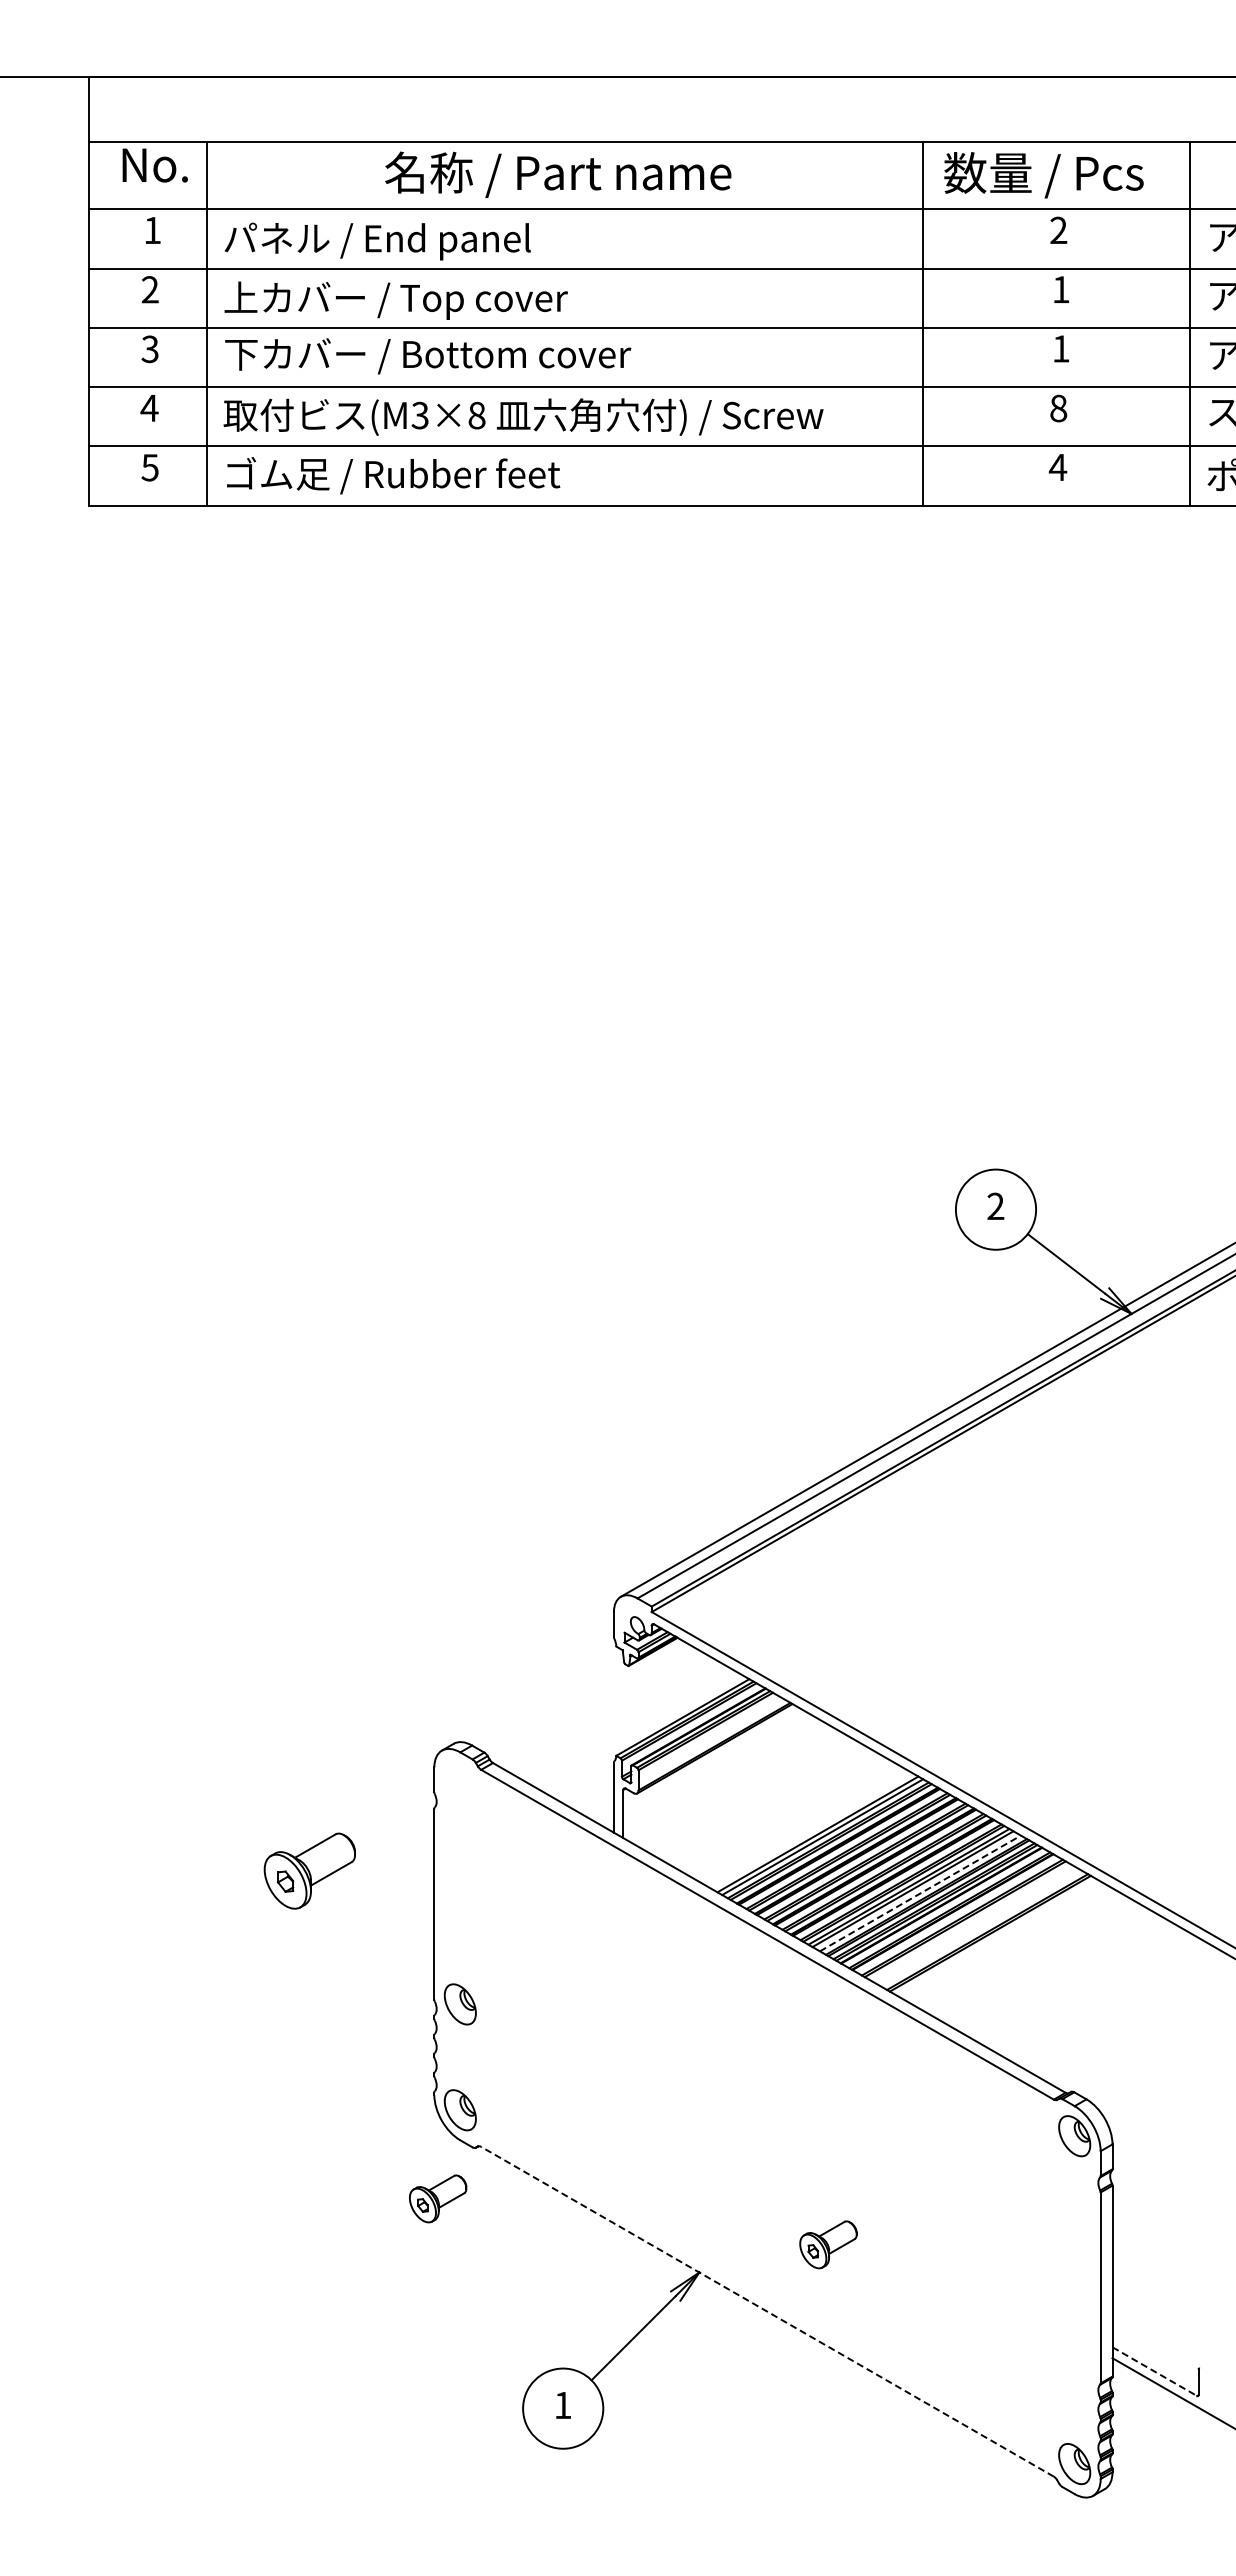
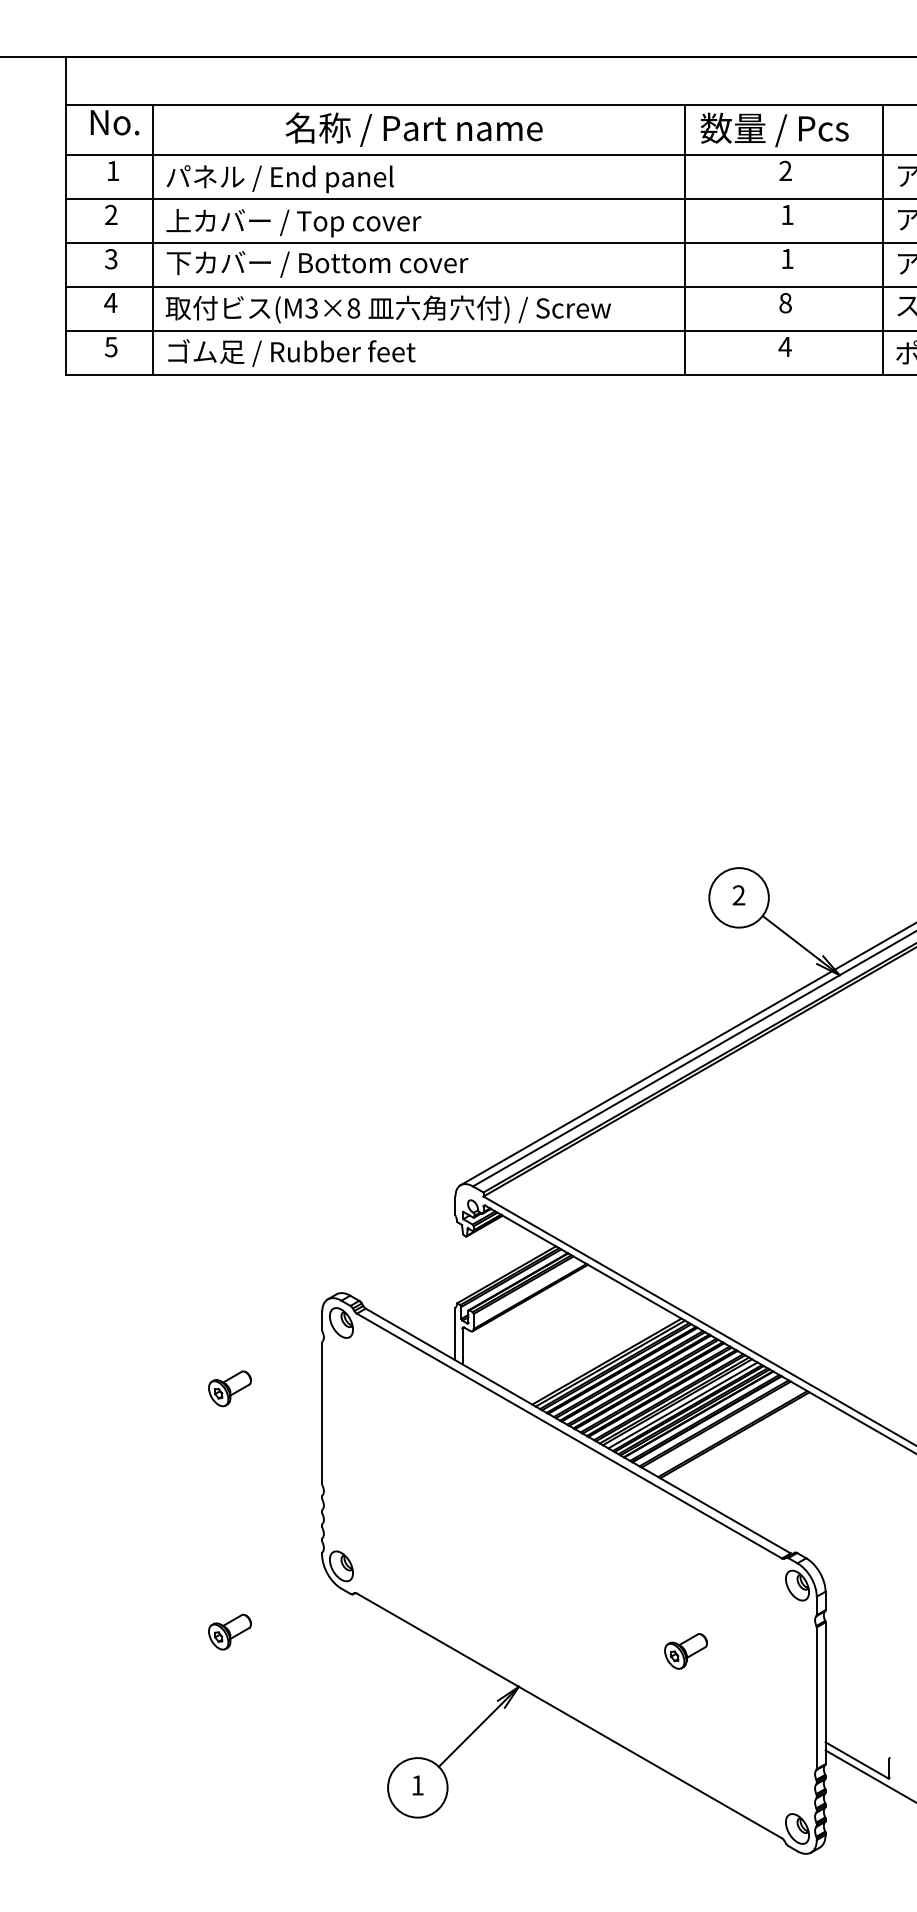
part: (310, 1870) -> (230, 1388), size x0.62
line: (920, 1893) -> (683, 1405), dashed -> solid
part: (459, 2004) -> (340, 1323), moved
part: (438, 2198) -> (230, 1631), moved
part: (828, 2244) -> (686, 1651), moved
line: (767, 2311) -> (569, 1715), dashed -> solid
line: (1154, 2371) -> (856, 1760), dashed -> solid

